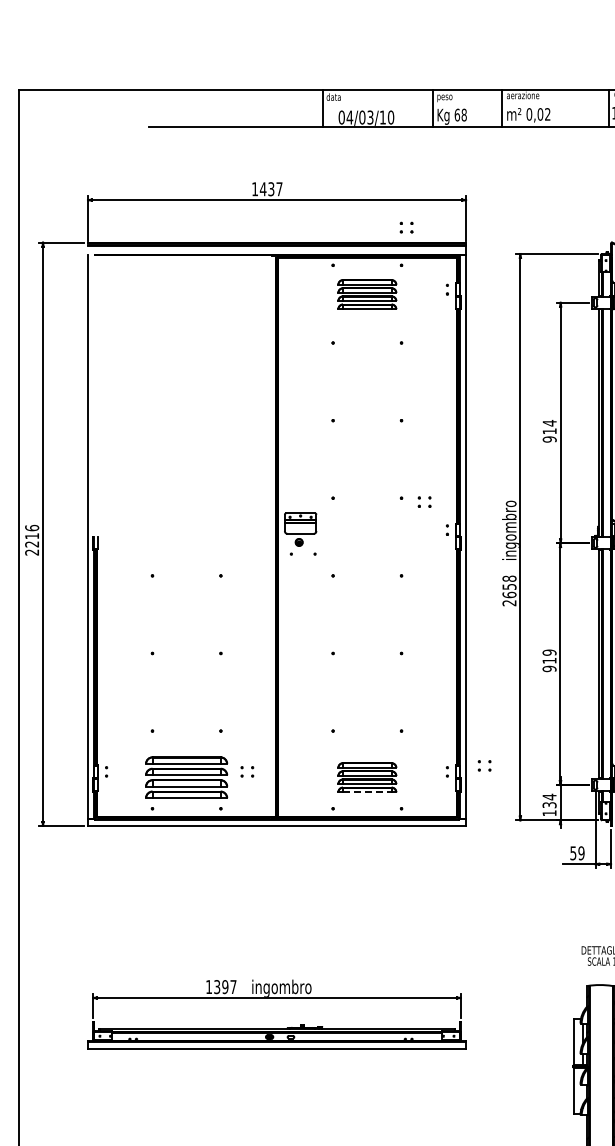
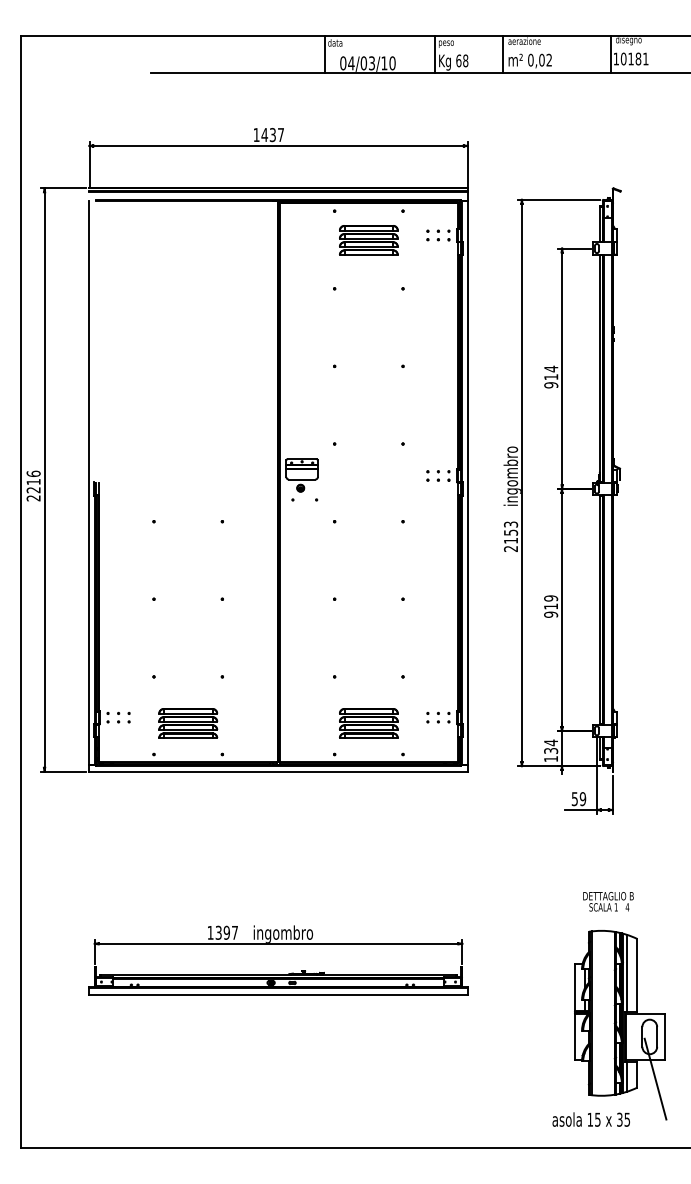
part: (405, 227) -> (432, 235), moved
part: (423, 501) -> (432, 475), moved
text: (509, 586) -> (511, 532), 2658 -> 2153
part: (483, 765) -> (432, 717), moved
part: (246, 771) -> (123, 717), moved
part: (186, 777) -> (188, 723), size x0.71
line: (367, 792) -> (369, 738), dashed -> solid

